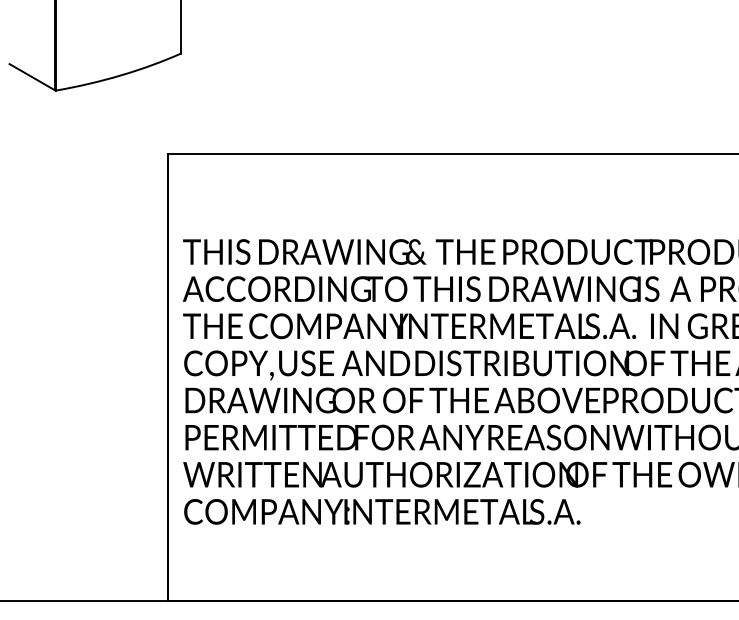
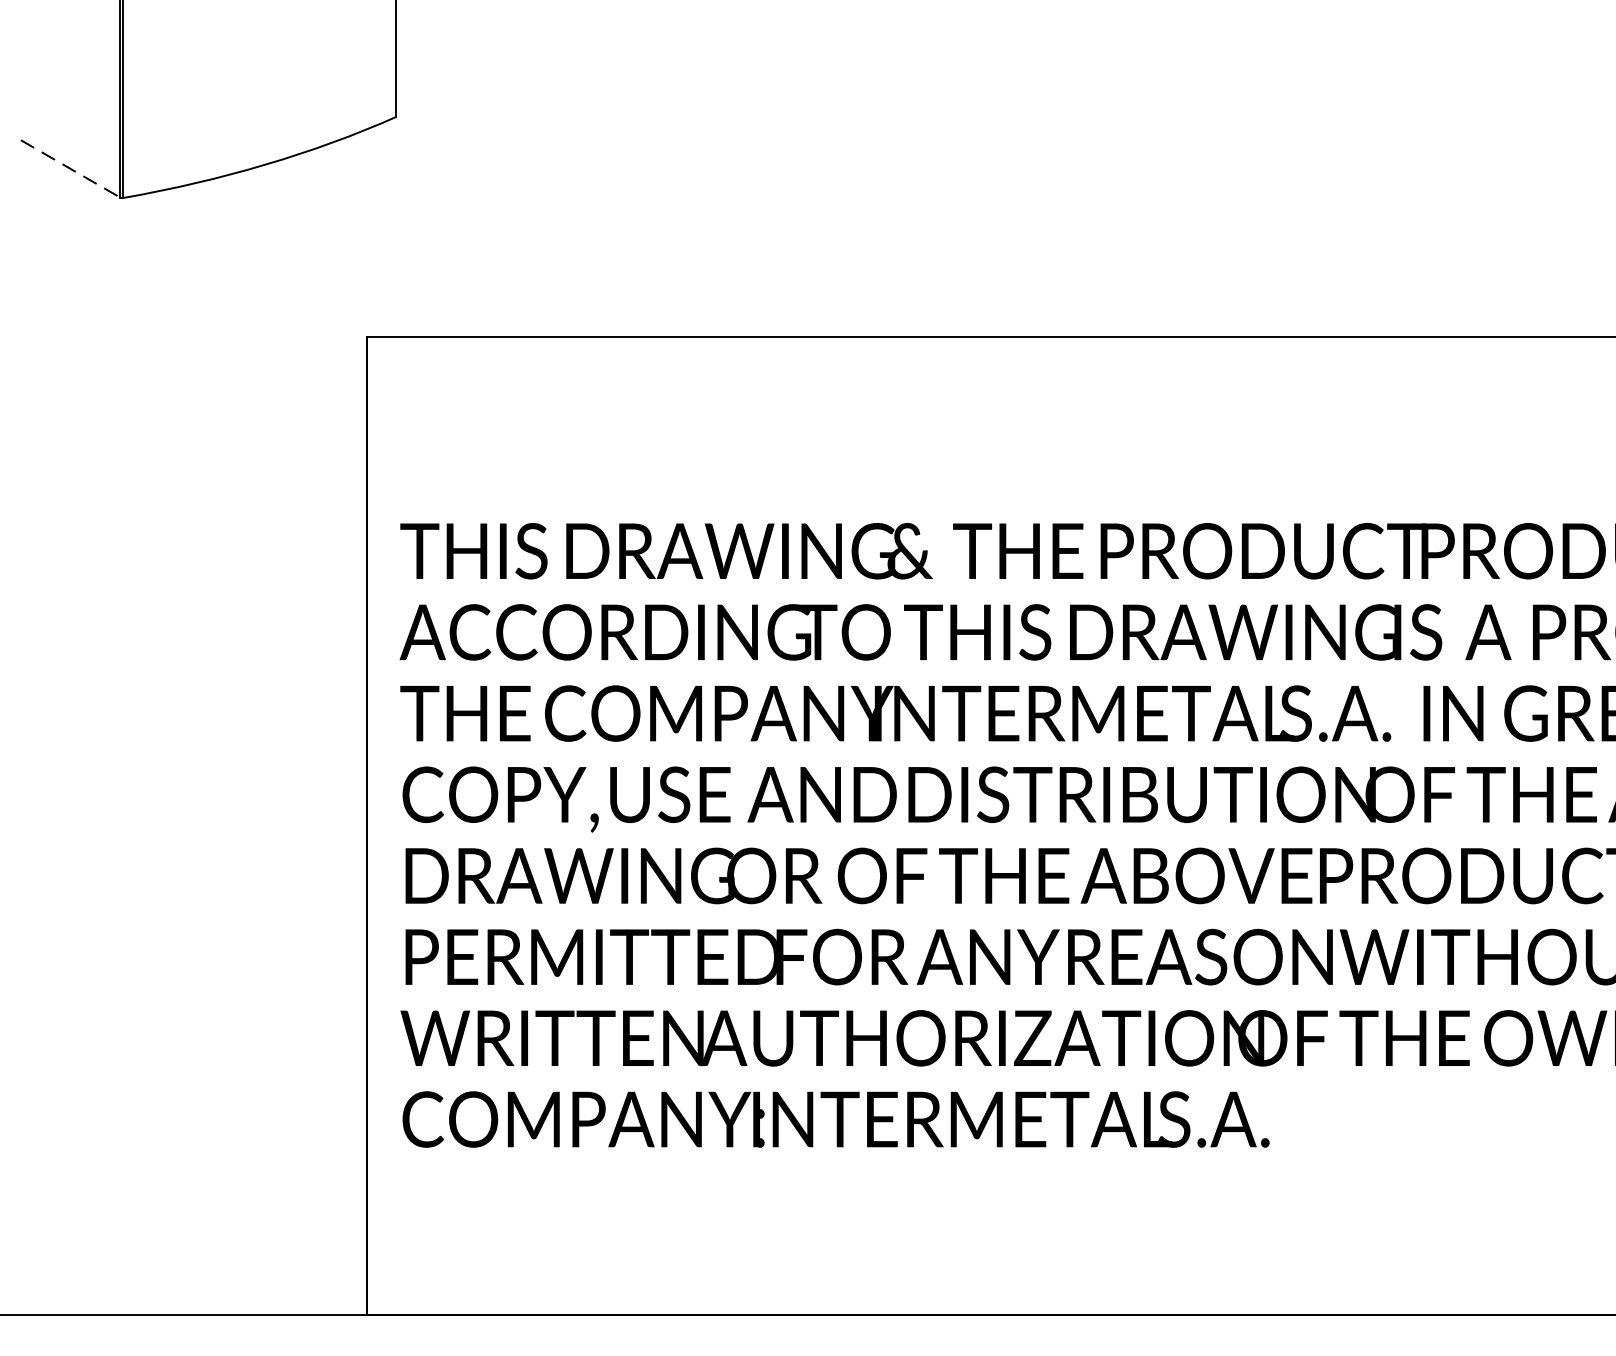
line: (32, 77) -> (70, 169), solid -> dashed

